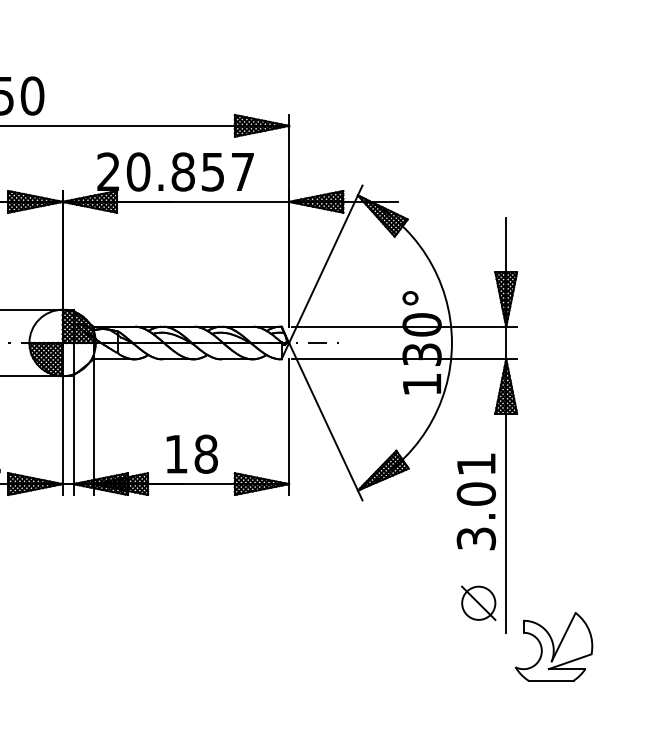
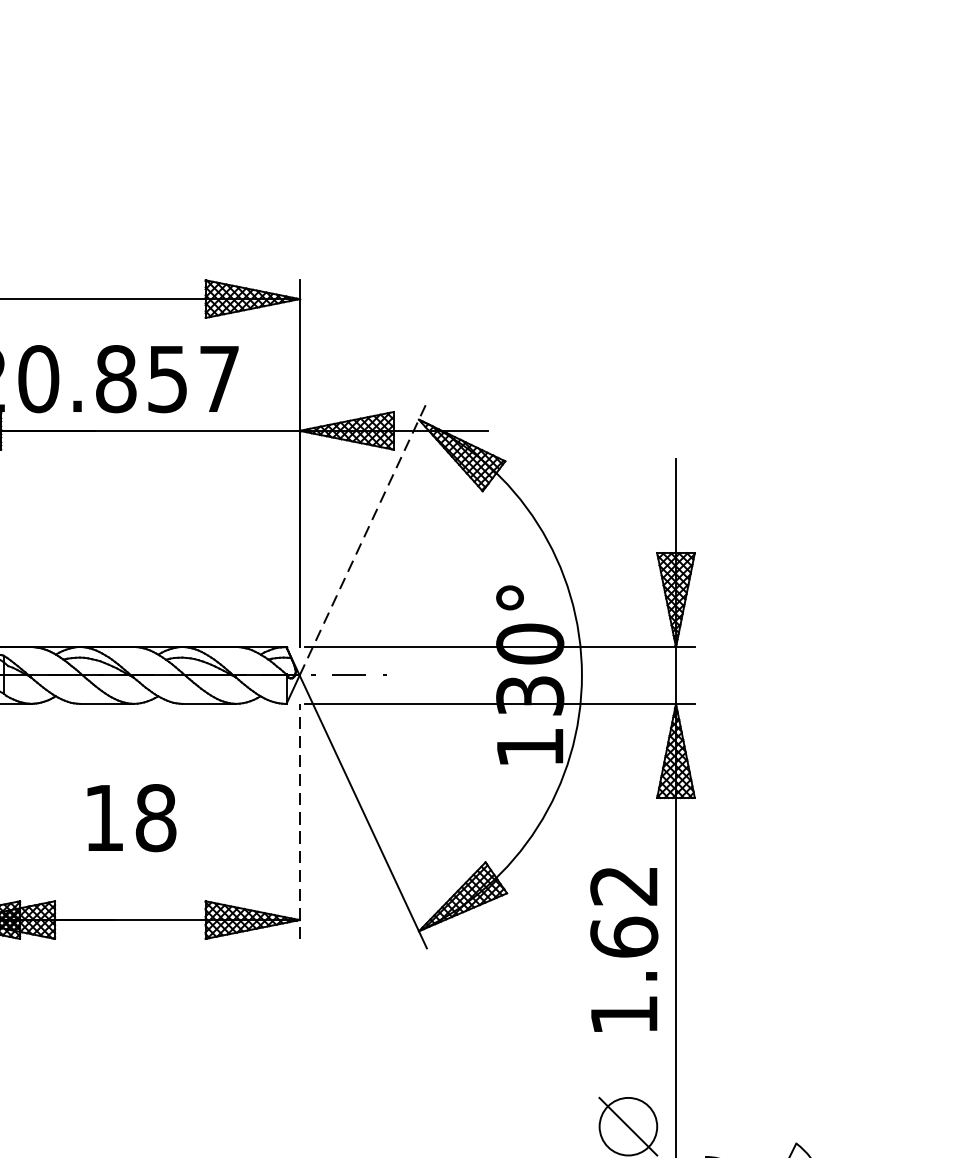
line: (325, 264) -> (362, 539), solid -> dashed
line: (289, 427) -> (300, 821), solid -> dashed
text: (191, 453) -> (130, 816), moved
text: (476, 501) -> (624, 950), 3.01 -> 1.62

